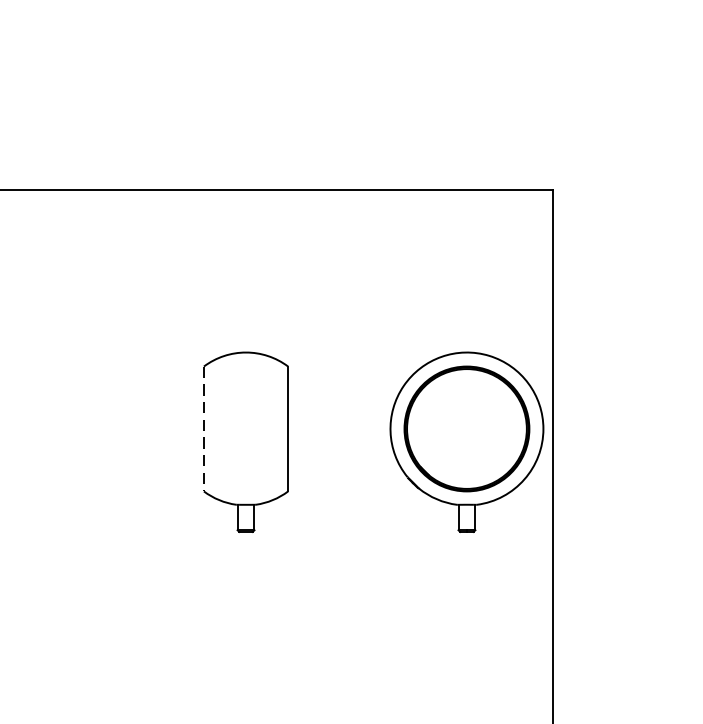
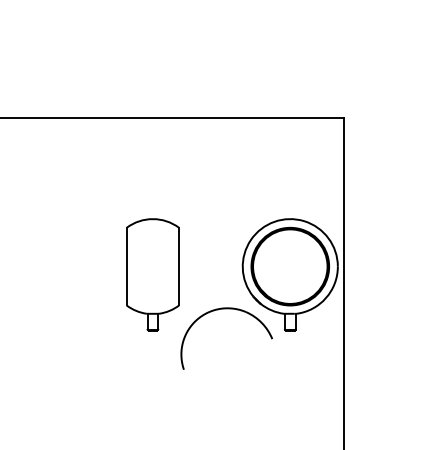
line: (203, 428) -> (126, 266), dashed -> solid
part: (364, 497) -> (226, 309), added

